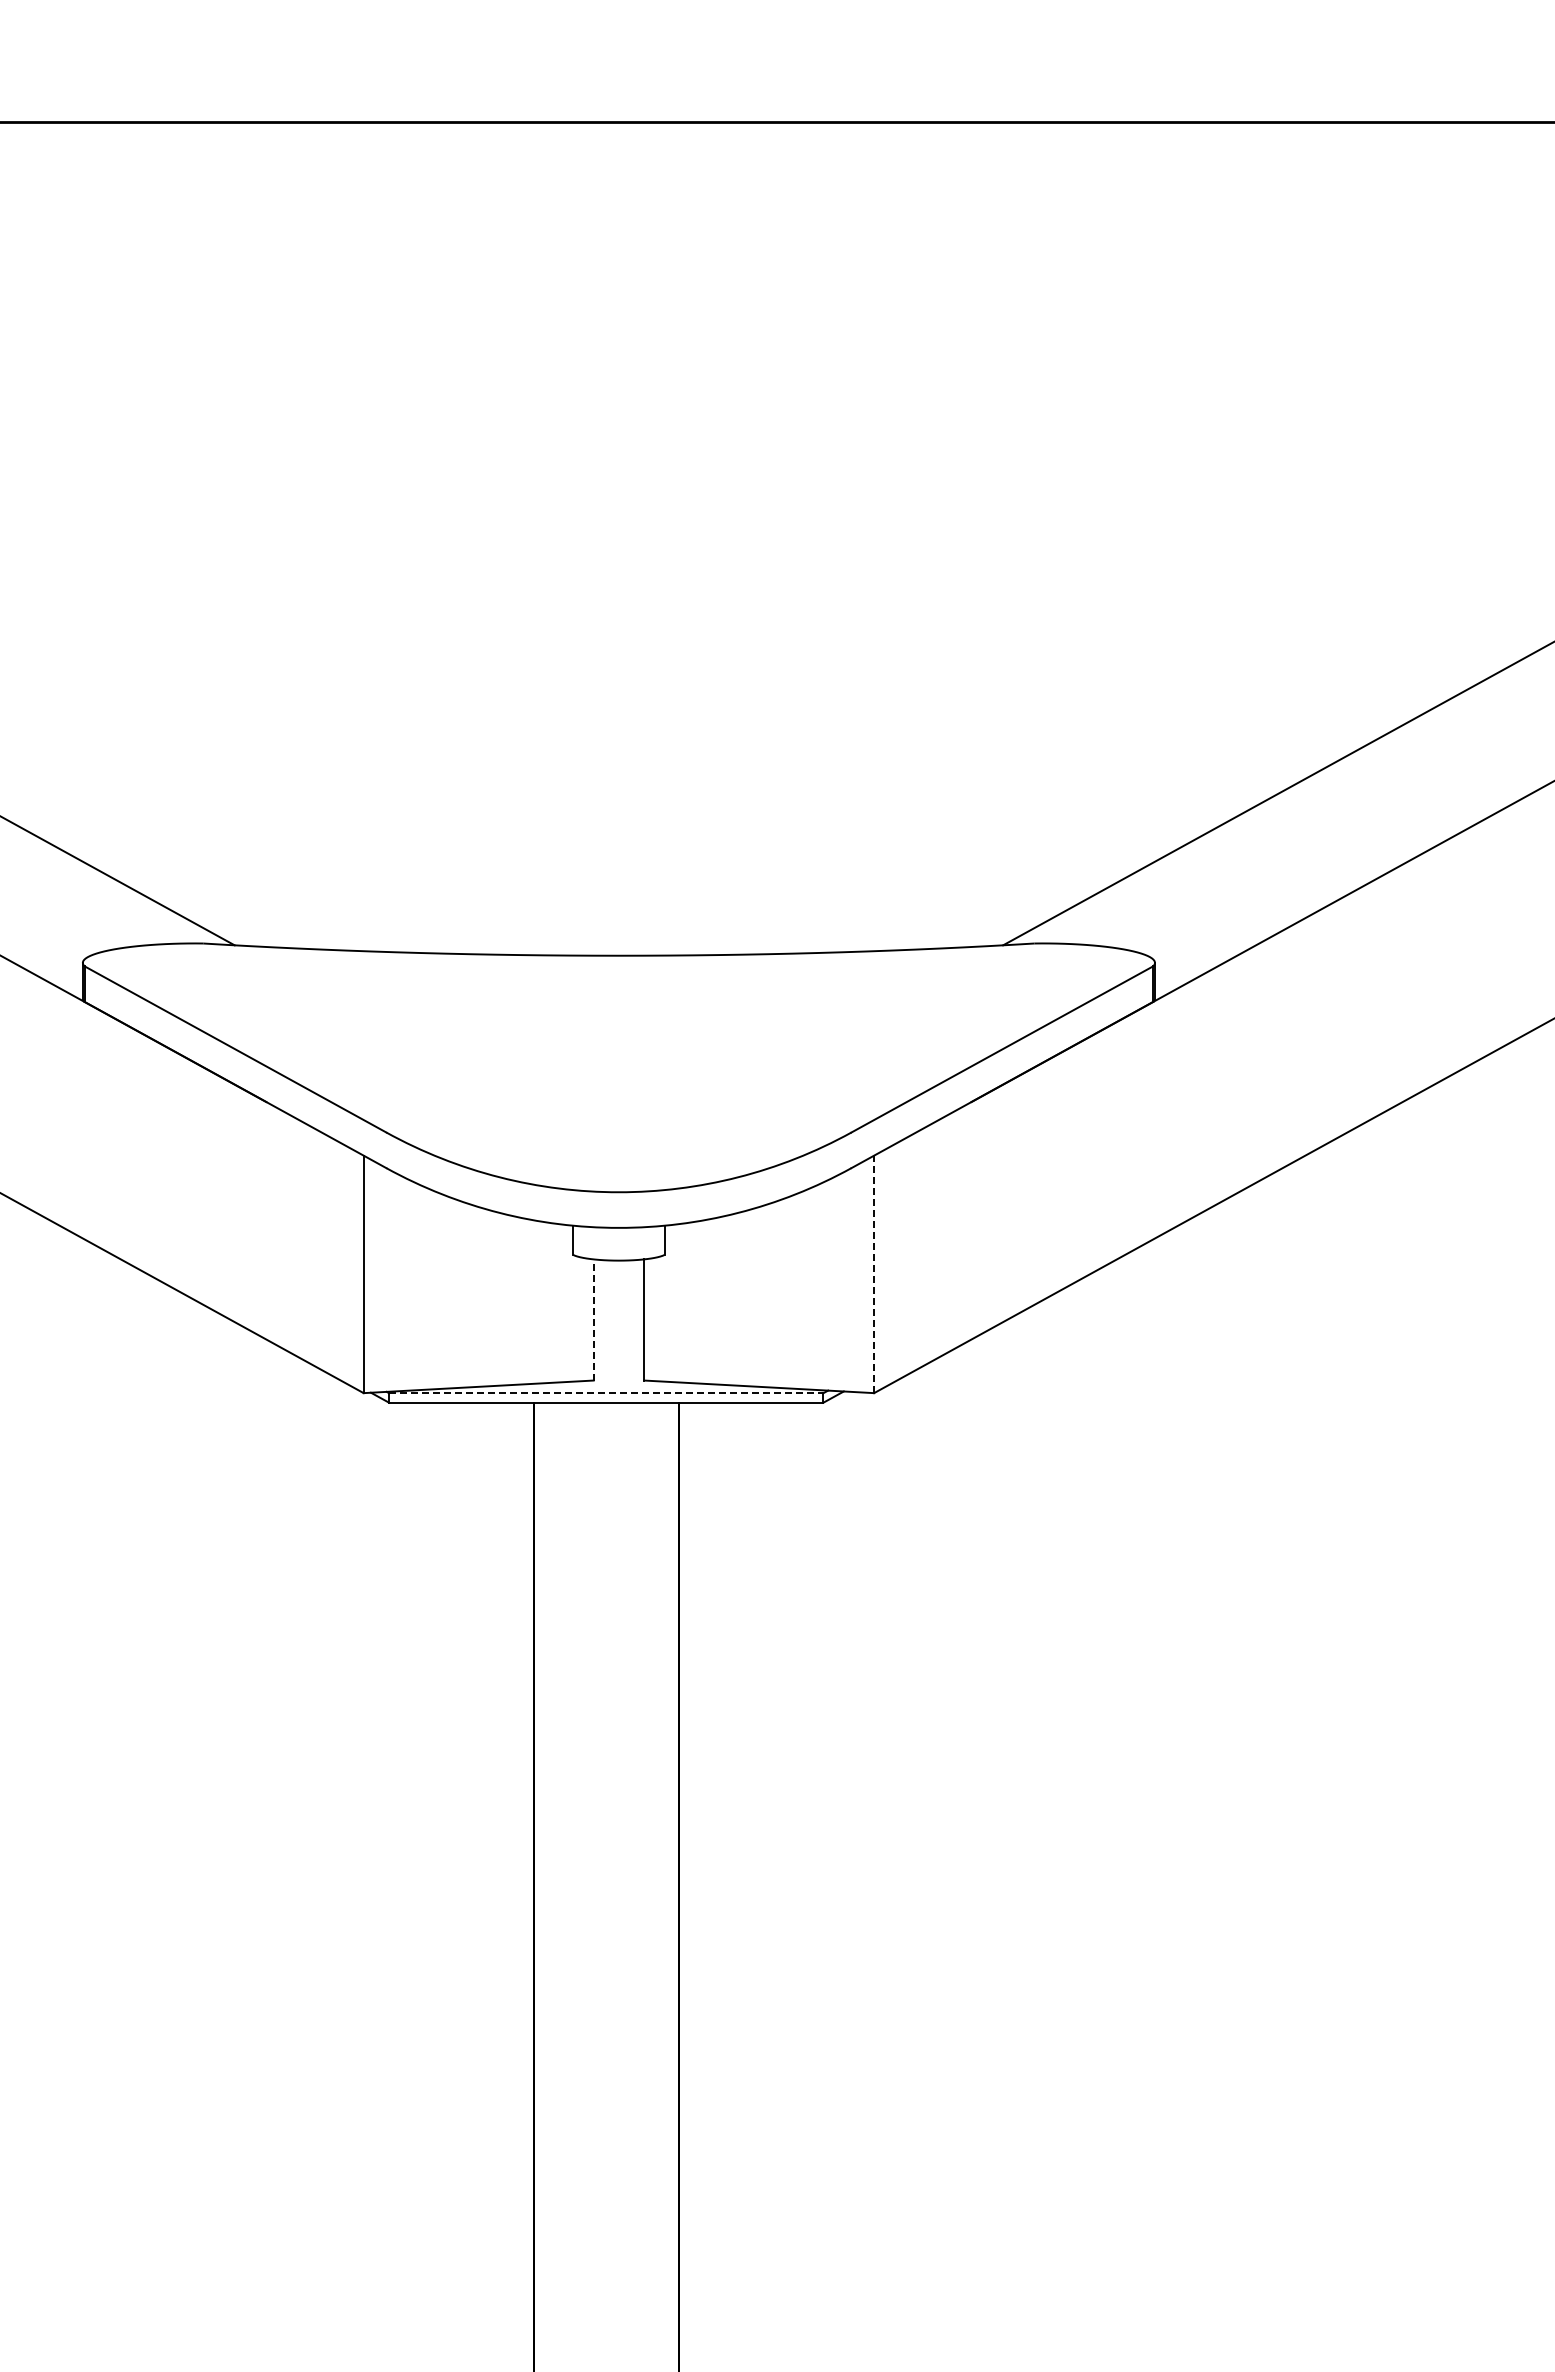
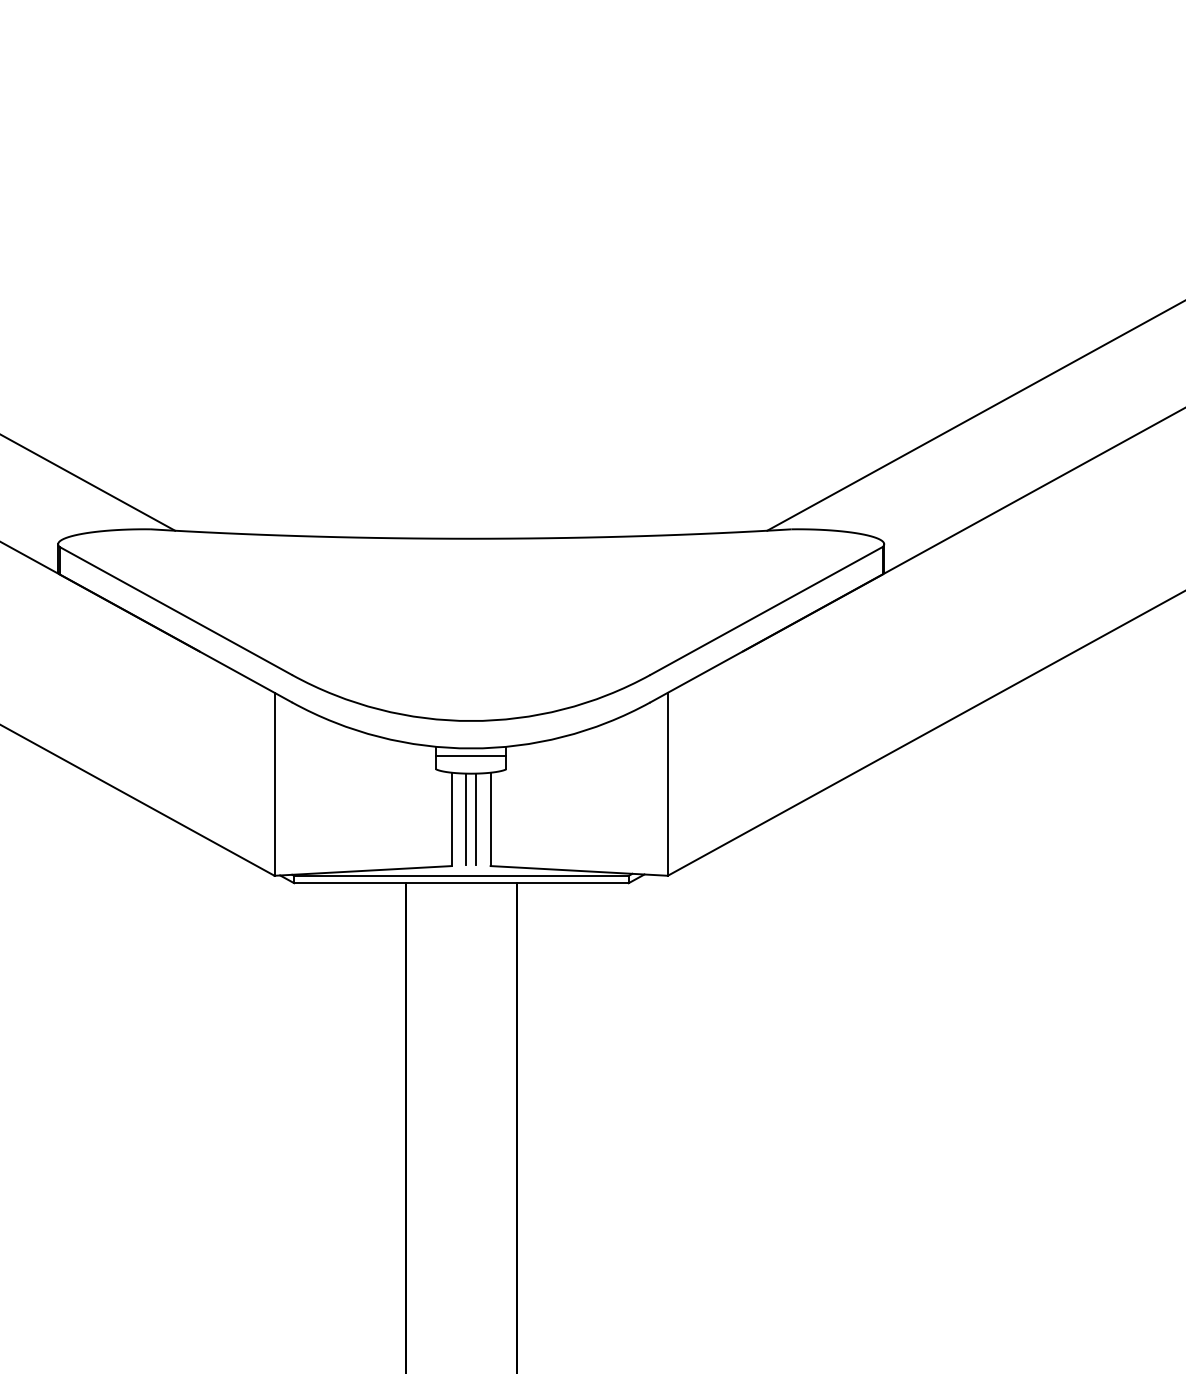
line: (618, 1237) -> (470, 755), added
line: (874, 1274) -> (668, 784), dashed -> solid
line: (593, 1319) -> (451, 819), dashed -> solid
line: (612, 1319) -> (466, 819), added
line: (625, 1319) -> (476, 819), added
line: (606, 1393) -> (461, 876), dashed -> solid

